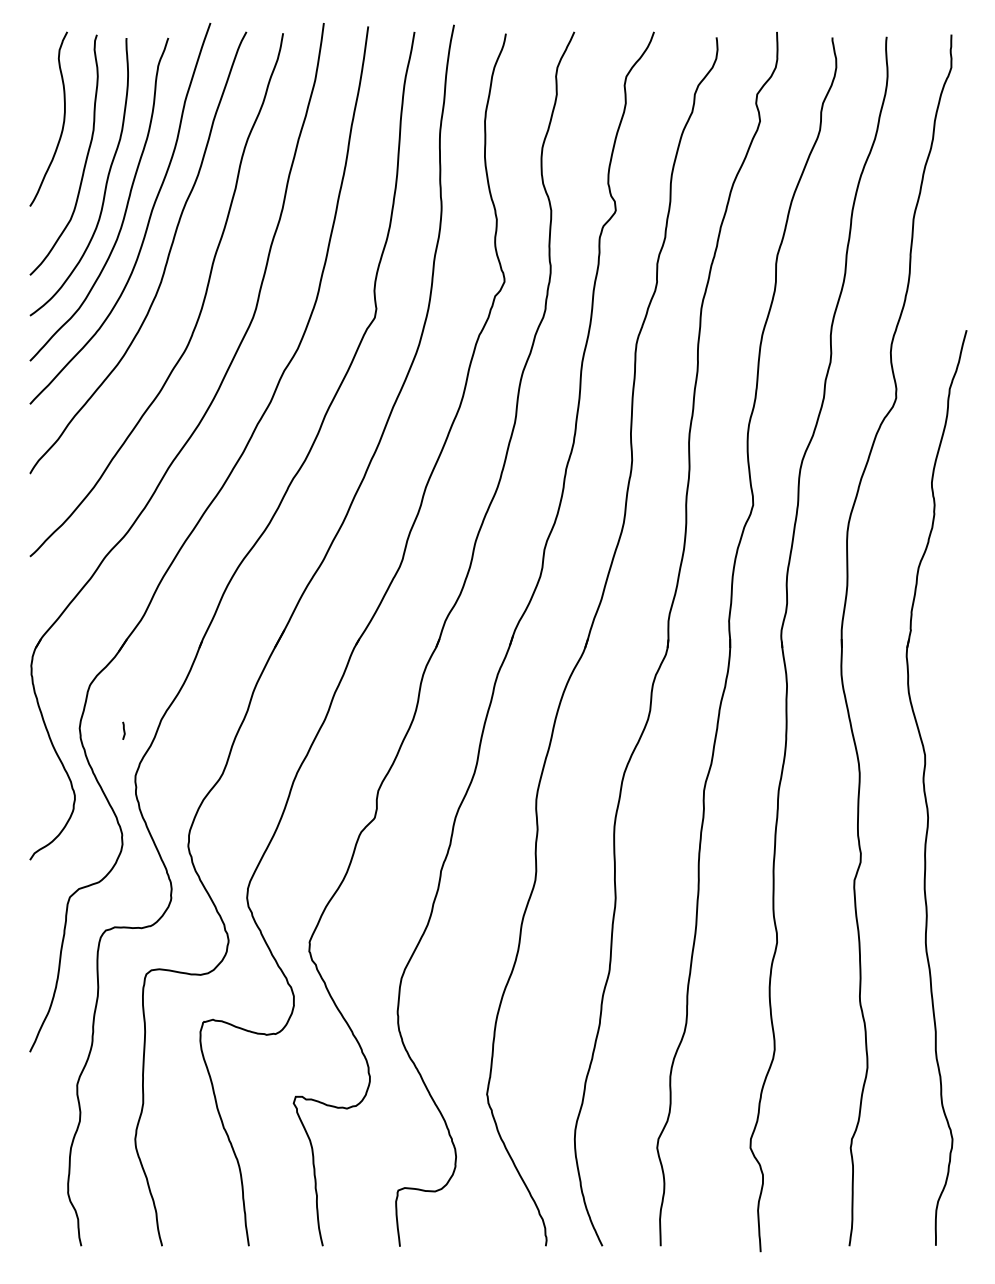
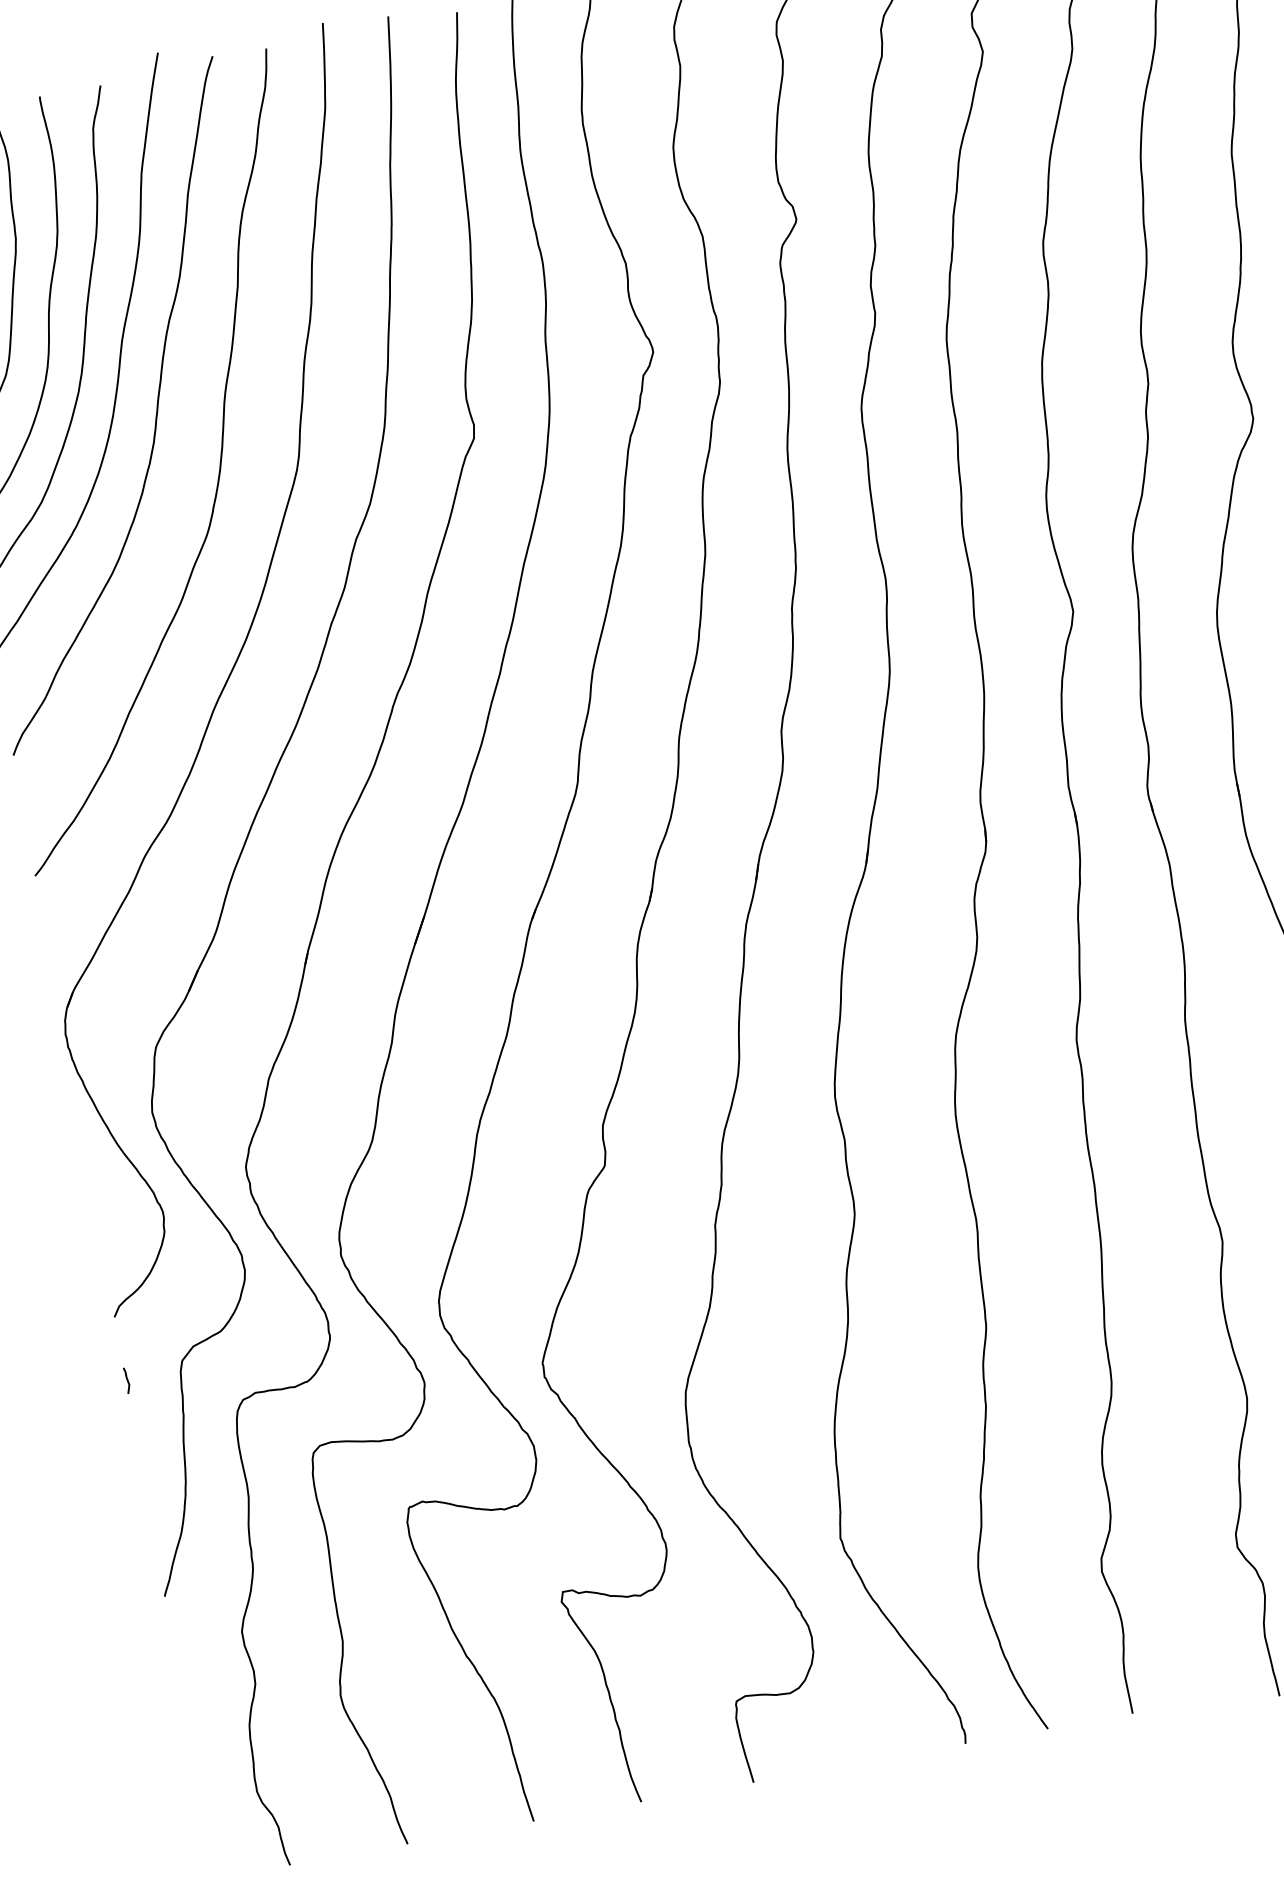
line: (123, 730) -> (126, 1380), moved

